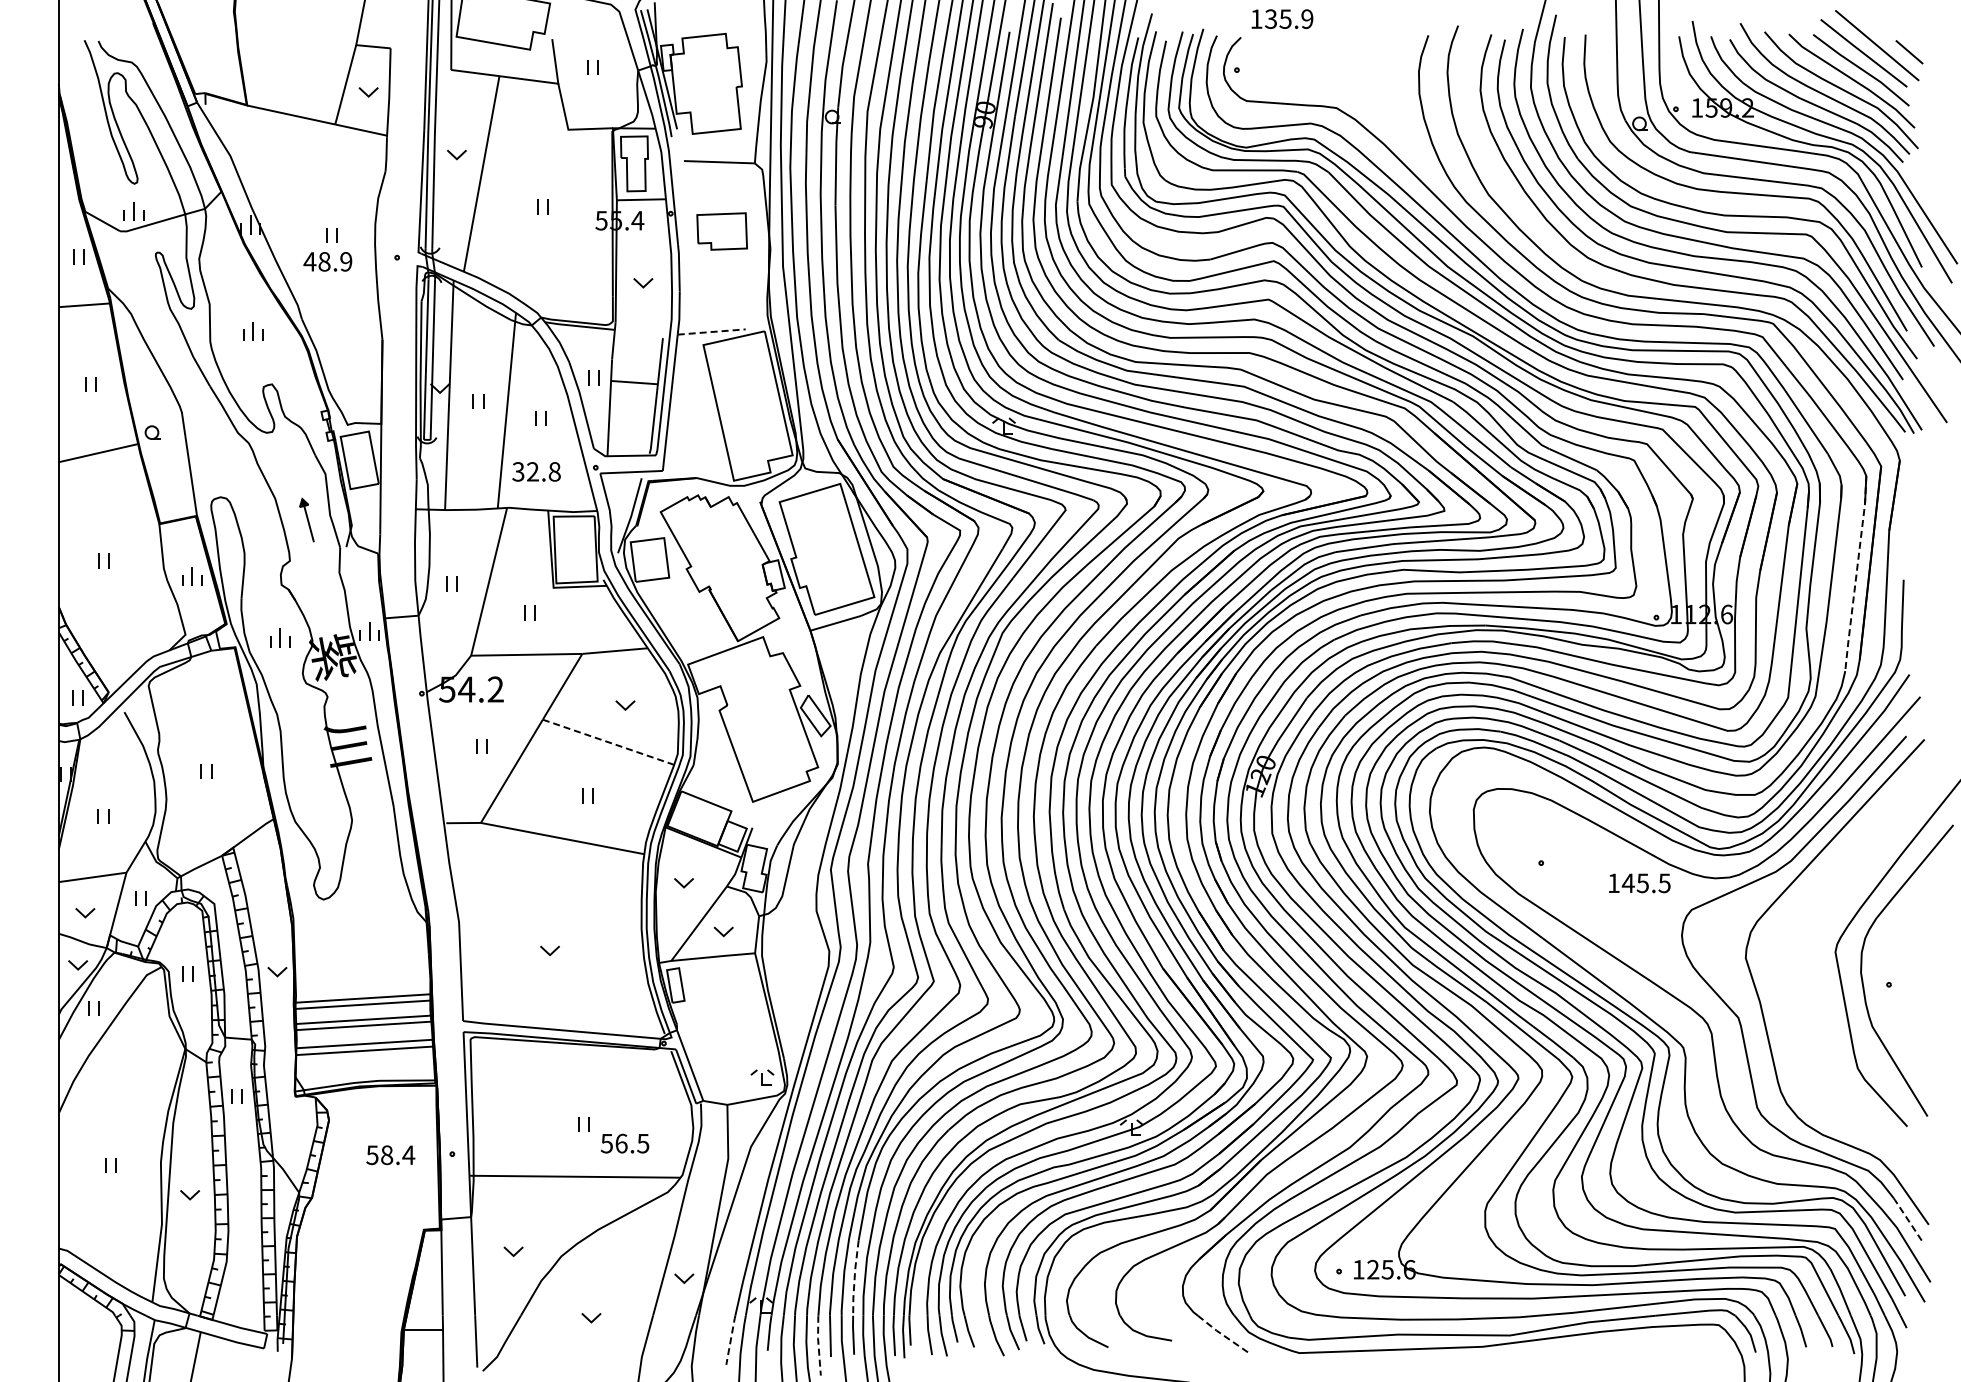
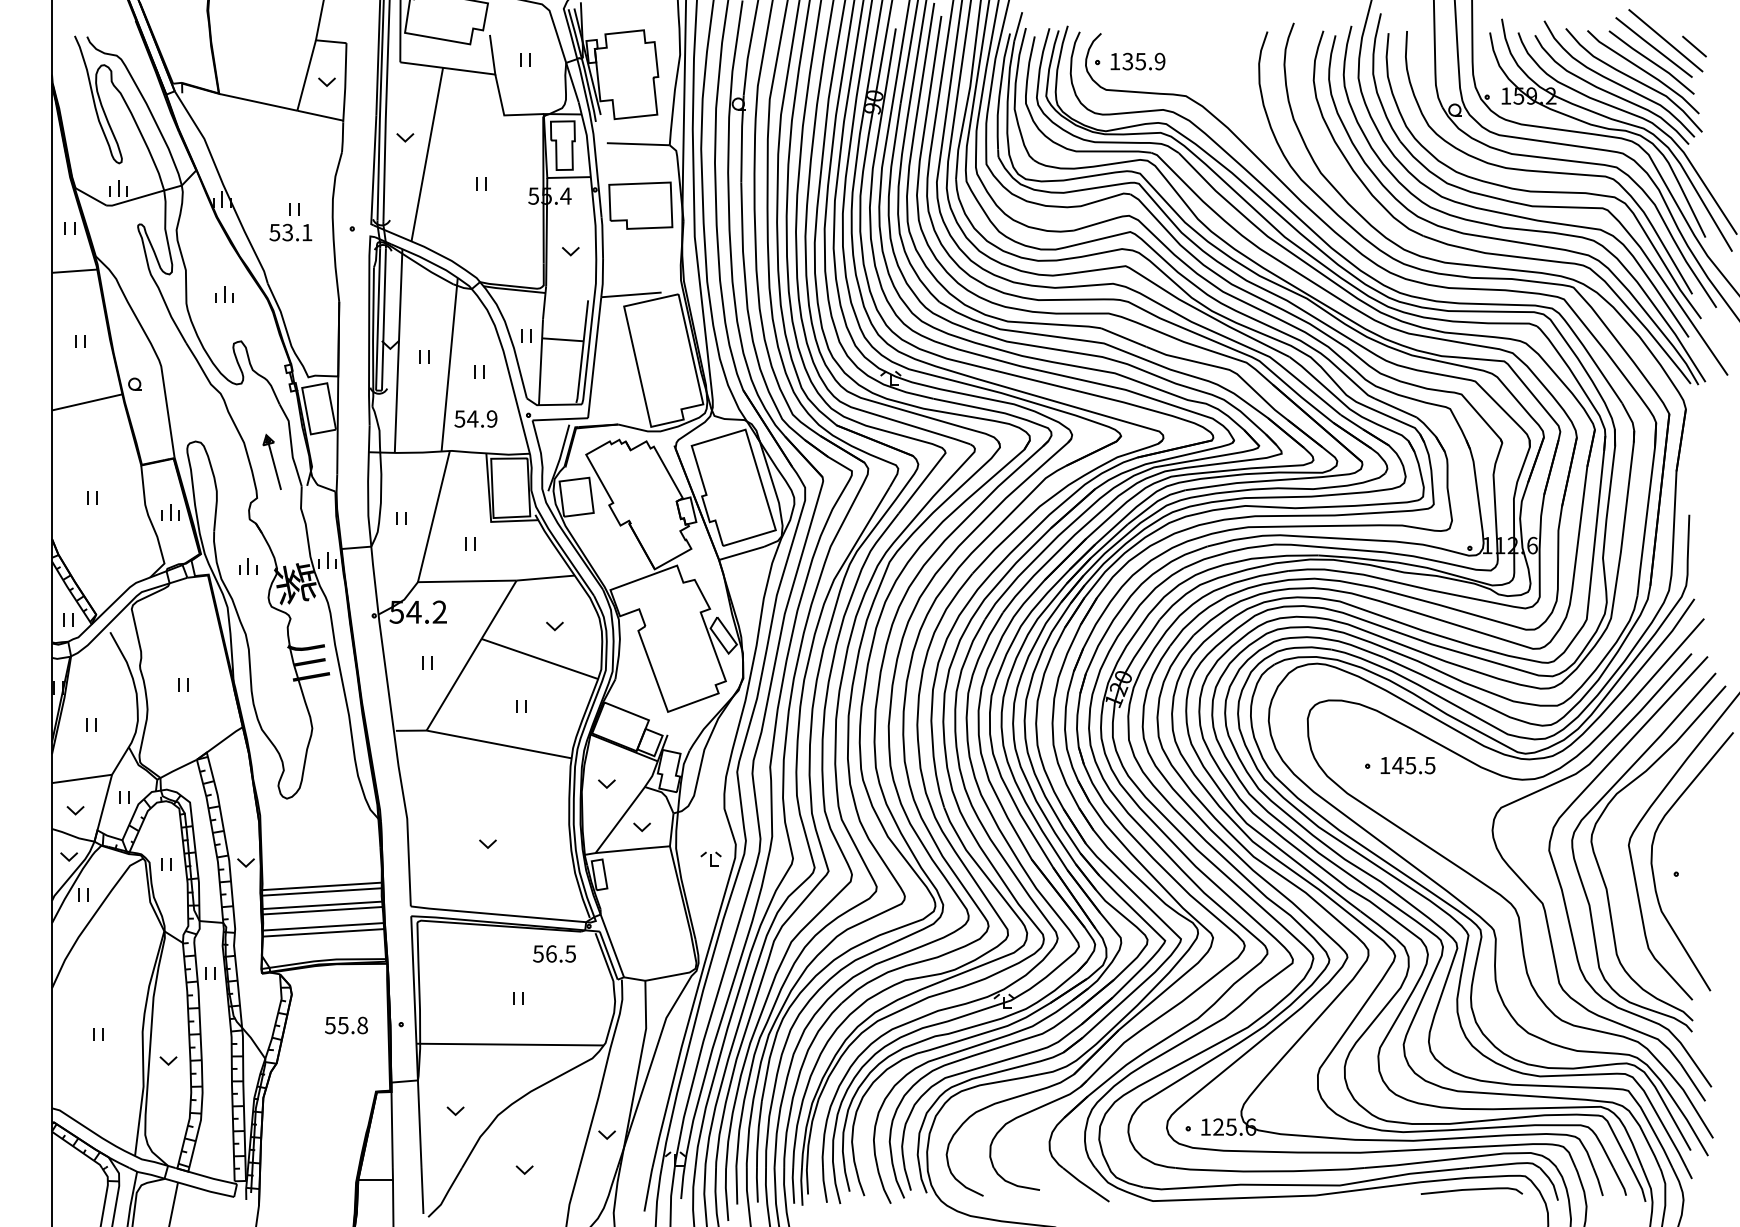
text: (1282, 18) -> (1138, 61), moved
part: (721, 231) -> (640, 205), size x1.43
text: (327, 261) -> (290, 232), 48.9 -> 53.1
line: (712, 331) -> (632, 294), dashed -> solid
text: (536, 471) -> (475, 418), 32.8 -> 54.9
part: (306, 519) -> (271, 461), size x1.43
line: (1856, 574) -> (1647, 510), dashed -> solid
line: (609, 742) -> (540, 659), dashed -> solid
text: (1639, 883) -> (1407, 765), moved
part: (1803, 978) -> (1600, 868), added
part: (762, 1077) -> (711, 858), moved
text: (625, 1143) -> (554, 953), moved
text: (397, 1155) -> (352, 1025), 58.4 -> 55.8
line: (1907, 1219) -> (1692, 1082), dashed -> solid
line: (854, 1278) -> (758, 1134), dashed -> solid
line: (1223, 1335) -> (1085, 1185), dashed -> solid
line: (730, 1339) -> (648, 1189), dashed -> solid
curve: (1658, 1340) -> (1471, 1189), added
line: (818, 1345) -> (726, 1194), dashed -> solid

